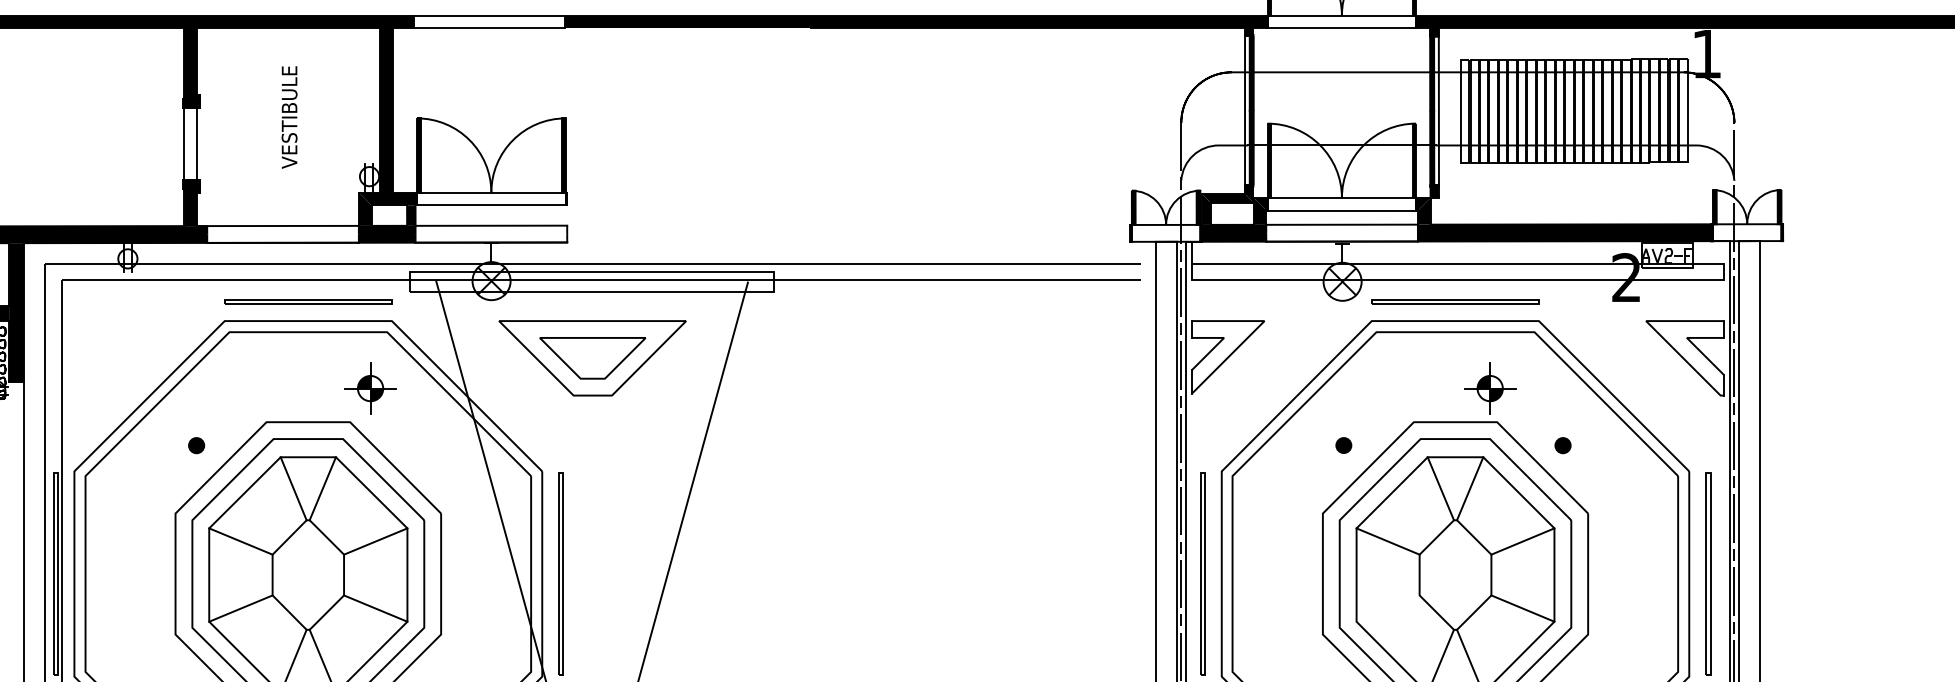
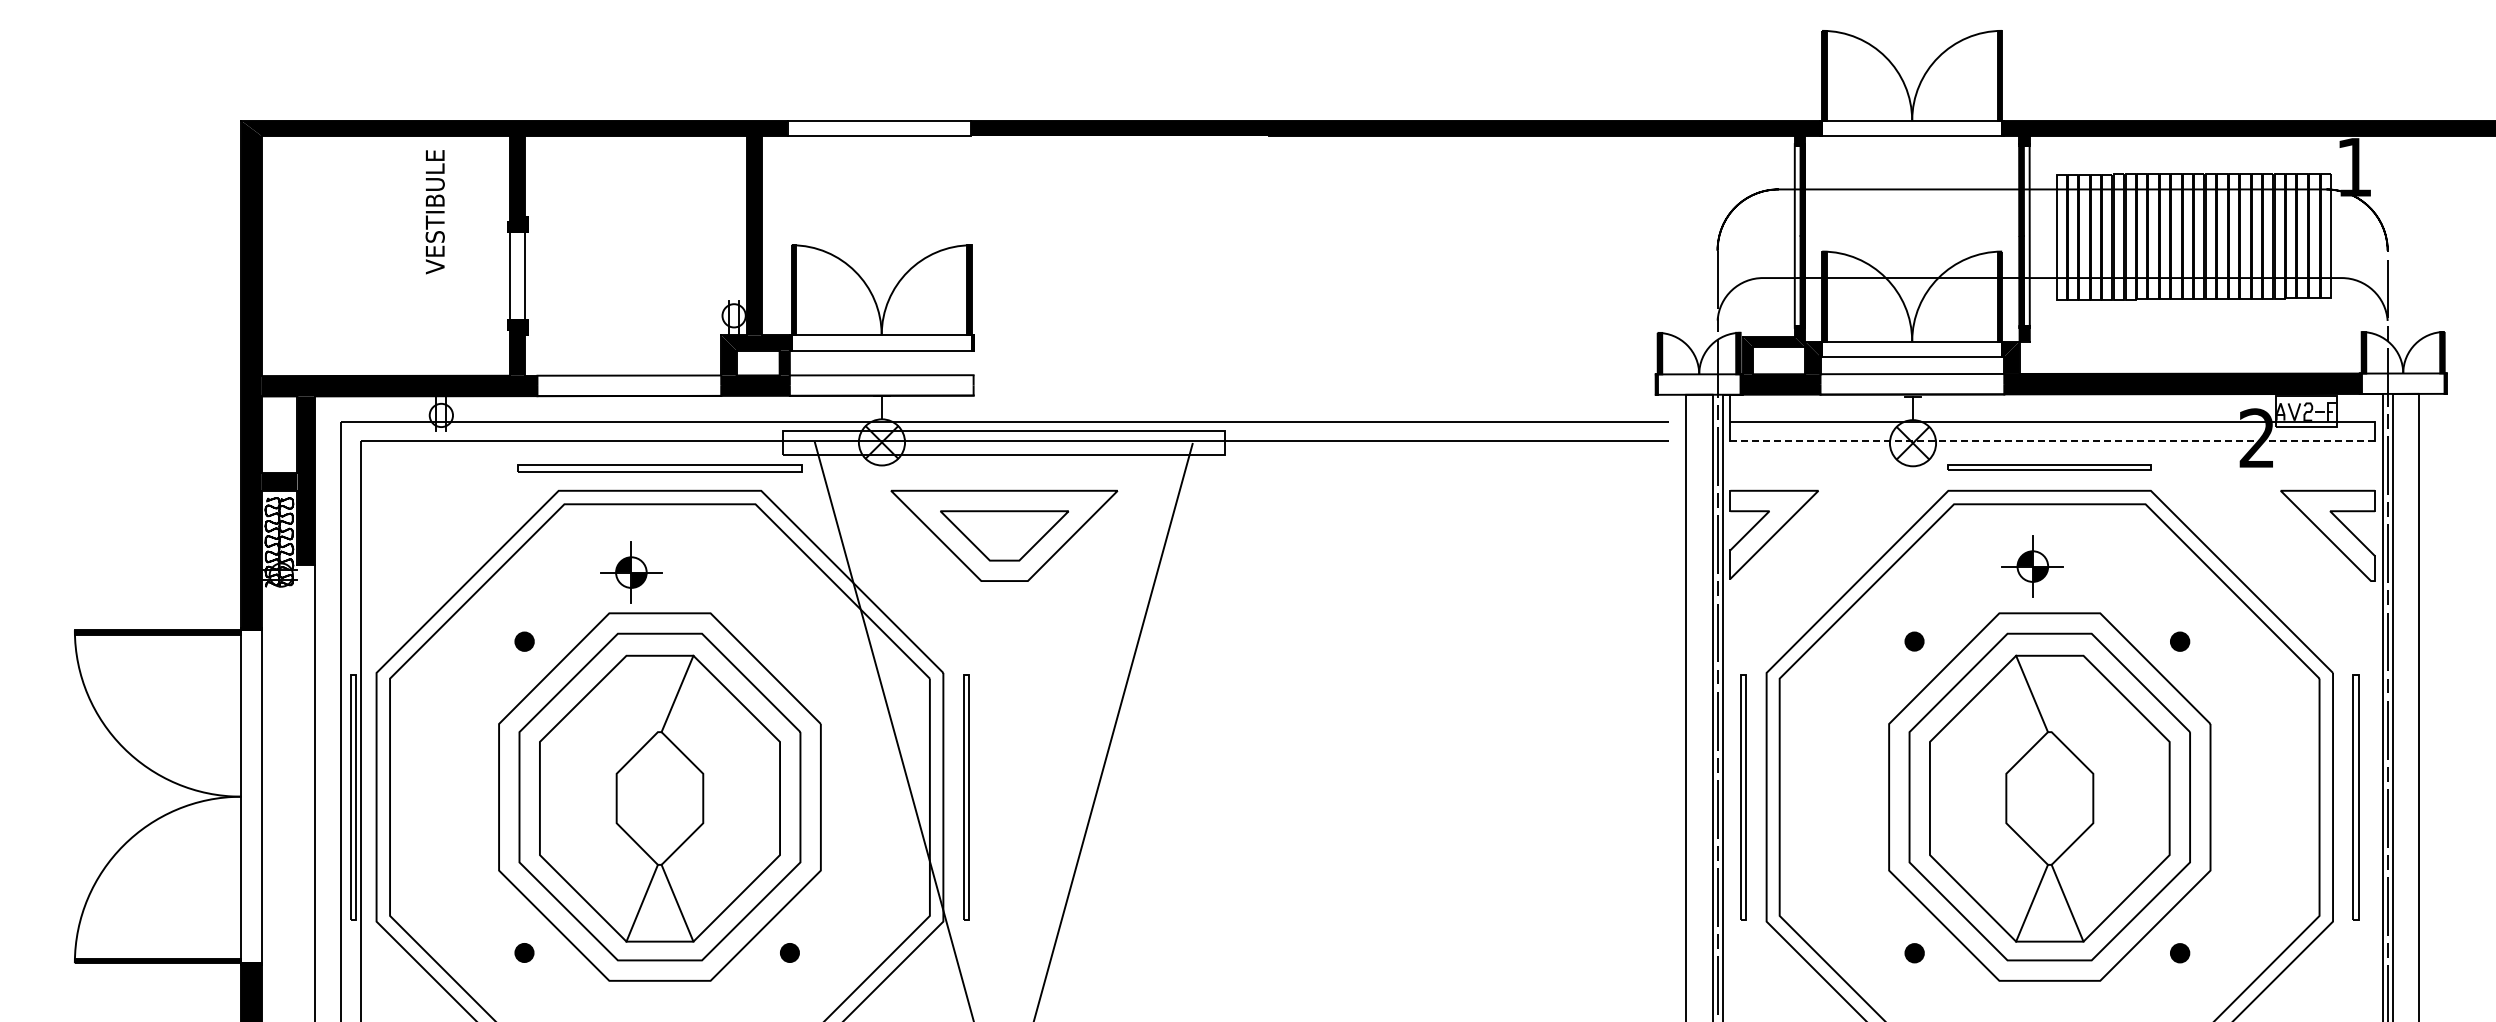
text: (288, 117) -> (434, 212), moved
line: (1457, 280) -> (2052, 441), solid -> dashed
part: (307, 301) -> (659, 467), size x1.4
part: (370, 388) -> (631, 572), moved
part: (1489, 388) -> (2032, 566), moved
line: (293, 488) -> (641, 693), removed
line: (1470, 488) -> (2067, 693), removed
line: (240, 541) -> (577, 757), removed
line: (375, 541) -> (741, 757), removed
line: (1387, 541) -> (1967, 757), removed
line: (1522, 541) -> (2131, 757), removed
line: (240, 608) -> (577, 839), removed
line: (375, 608) -> (741, 839), removed
line: (1522, 608) -> (2131, 839), removed

